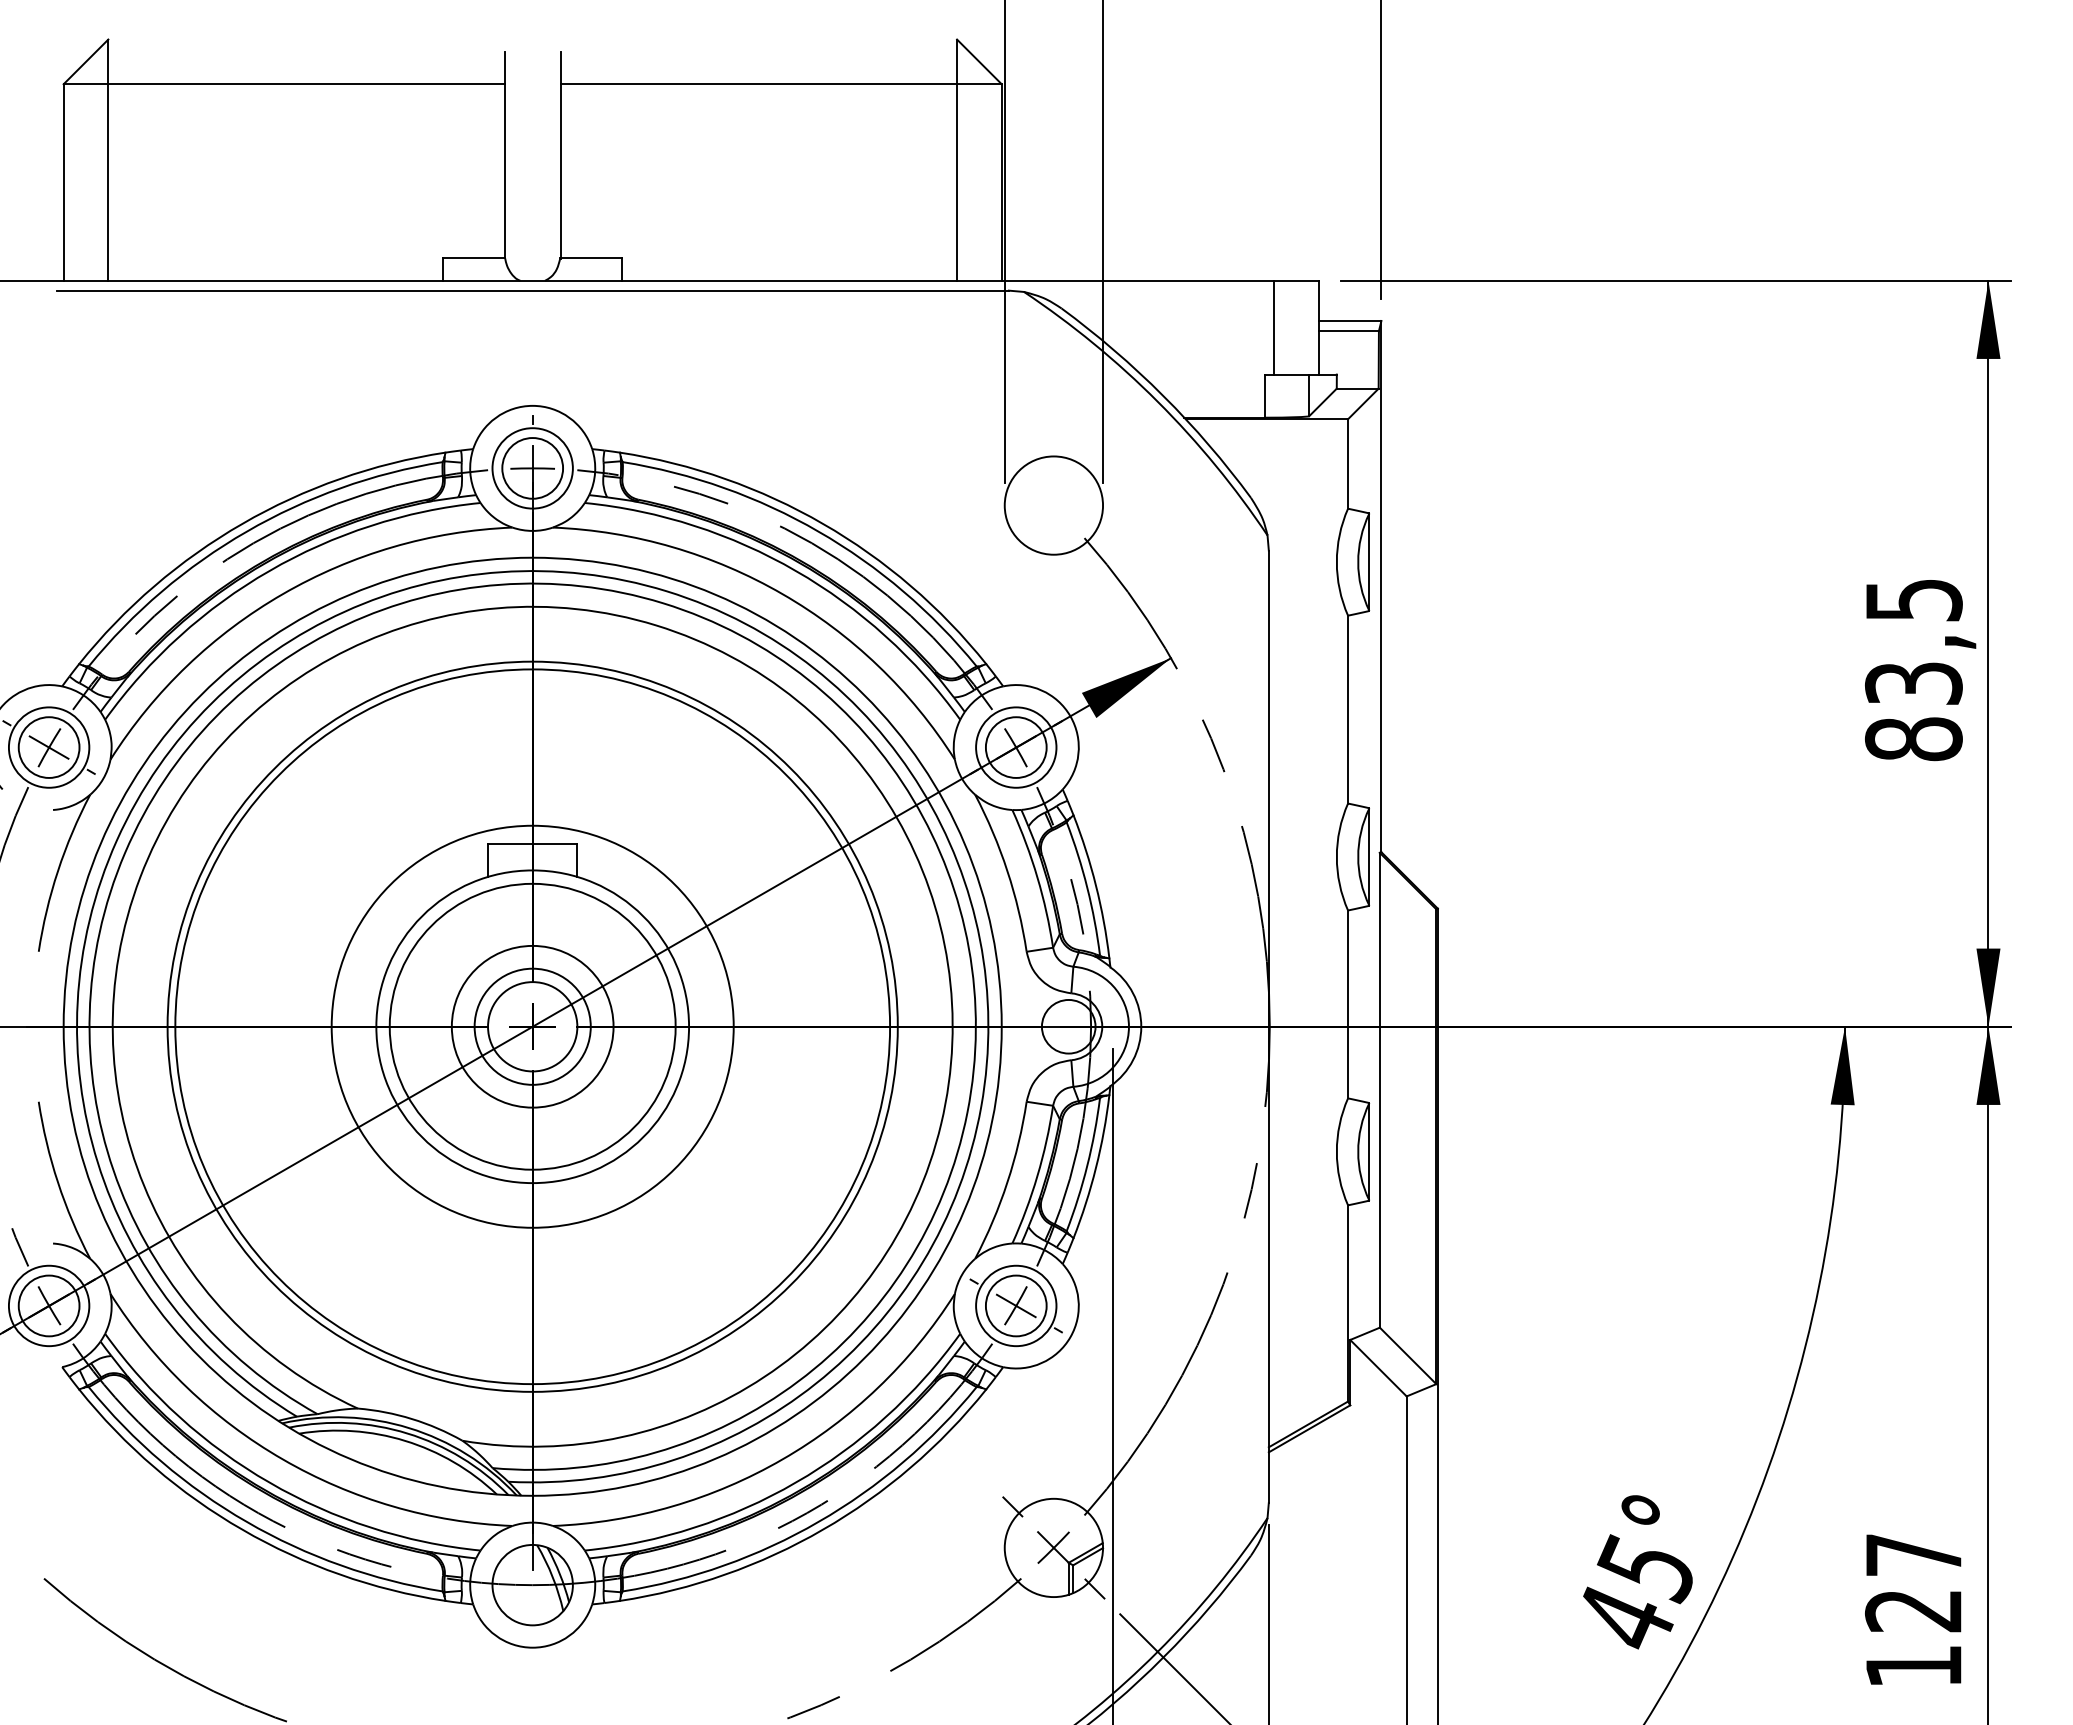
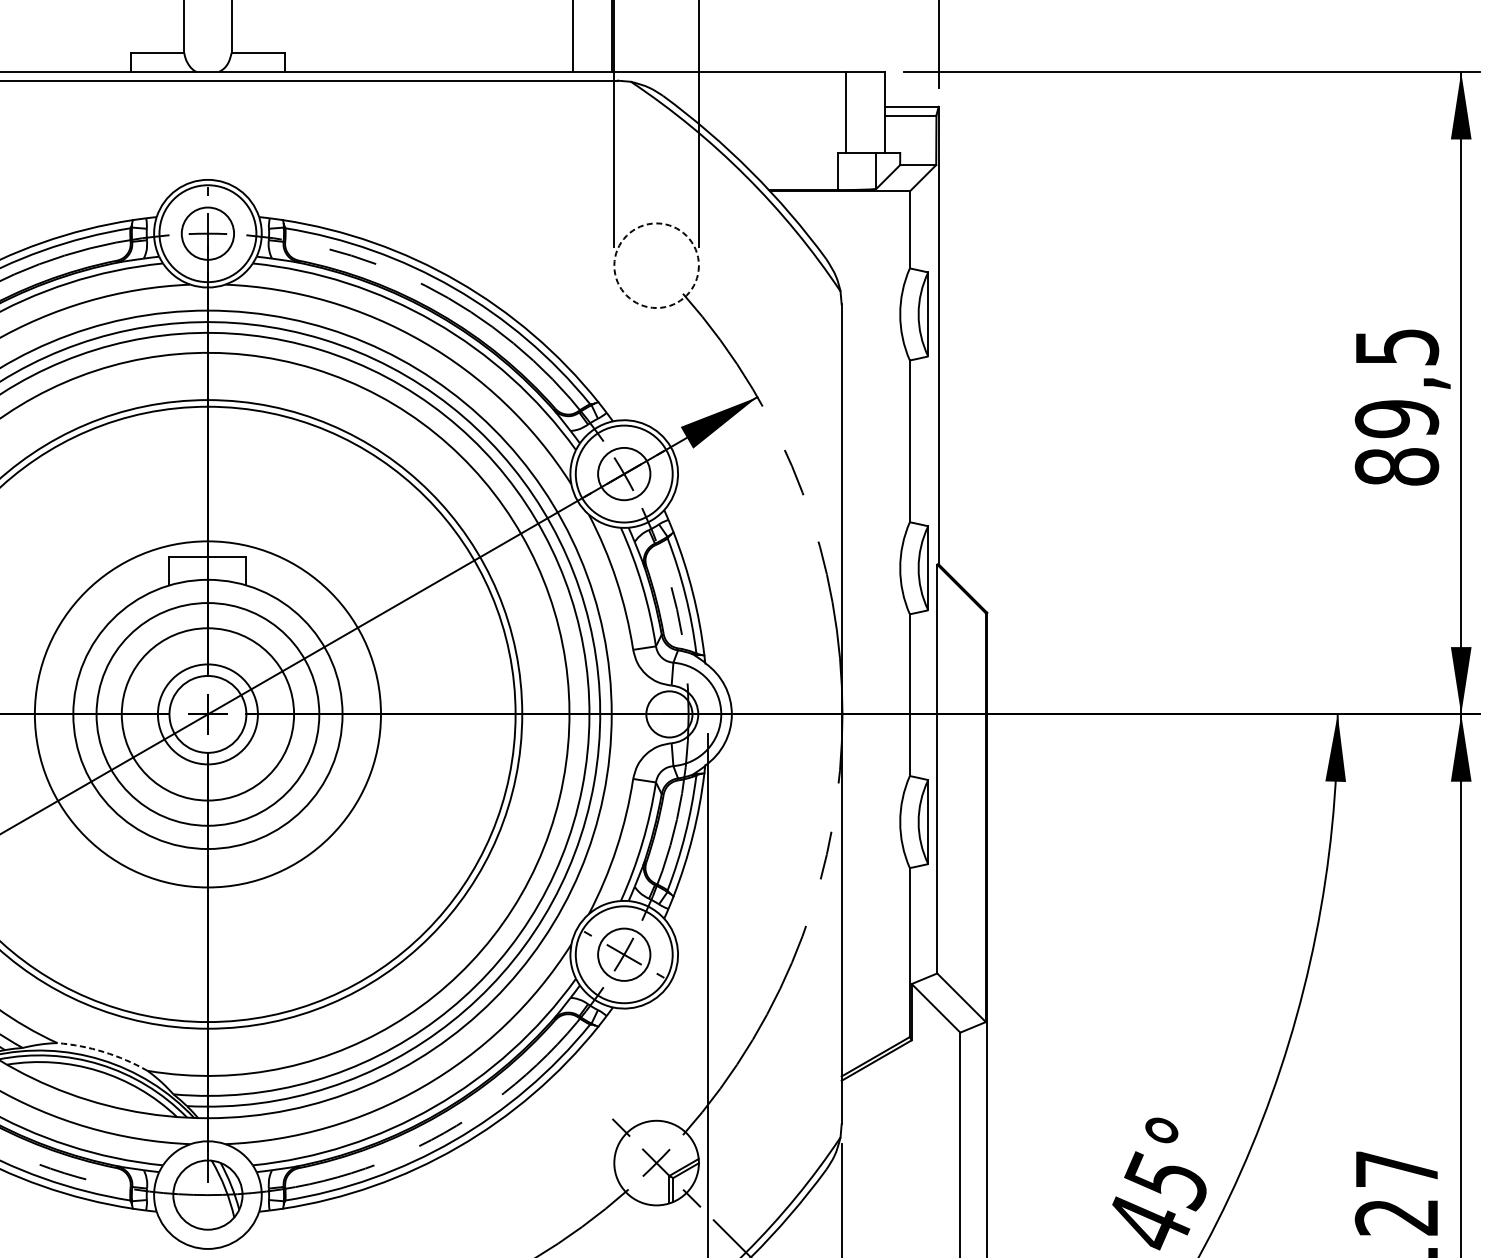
circle: (532, 468) -> (207, 233), size x1.4
circle: (1053, 505) -> (656, 265), solid -> dashed
text: (1913, 683) -> (1396, 418), 83,5 -> 89,5
circle: (1016, 747) -> (624, 473), size x1.4
circle: (532, 1026) -> (207, 714), size x0.7
circle: (532, 1026) -> (207, 714), size x1.6
circle: (1016, 1305) -> (624, 954), size x1.4
arc: (411, 1419) -> (103, 1052), solid -> dashed

